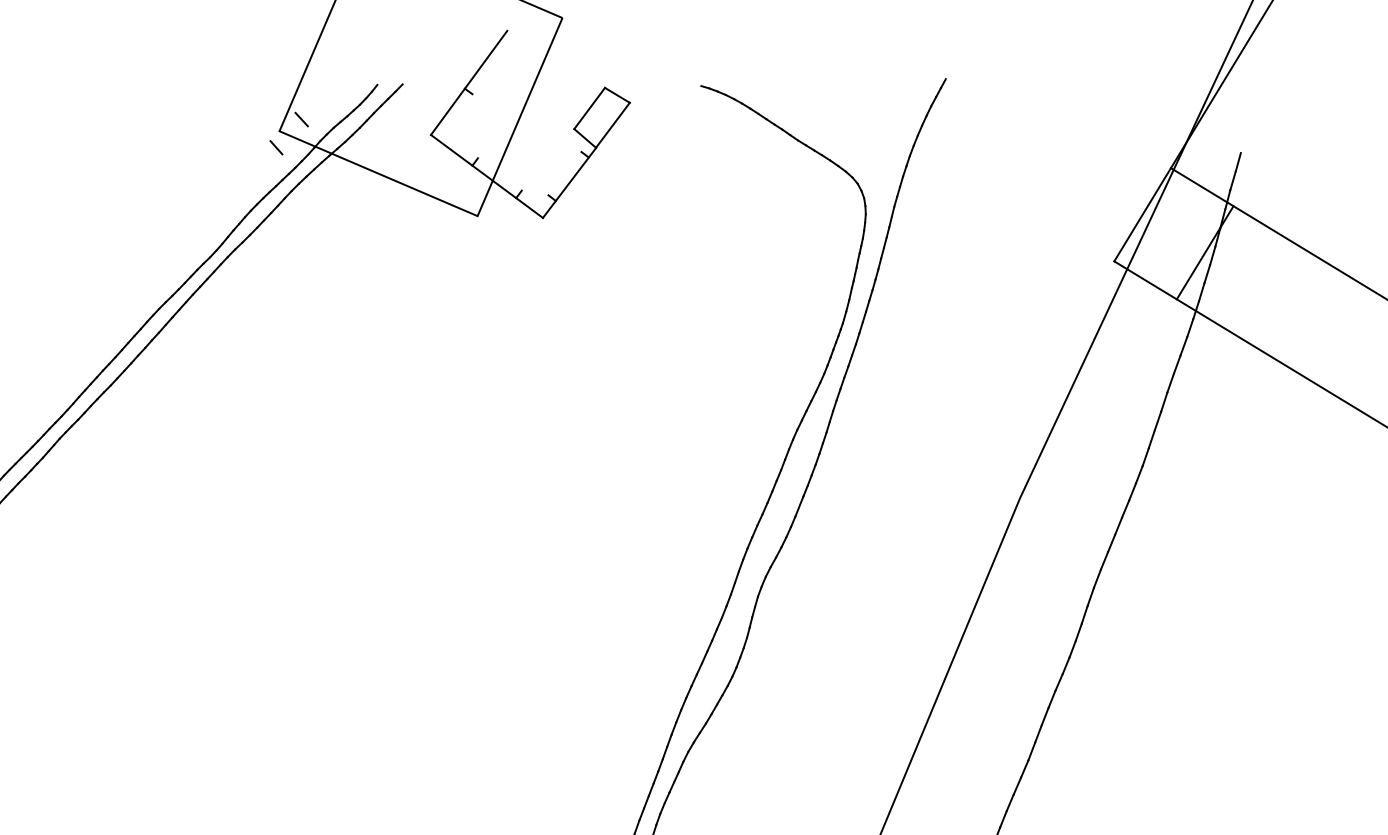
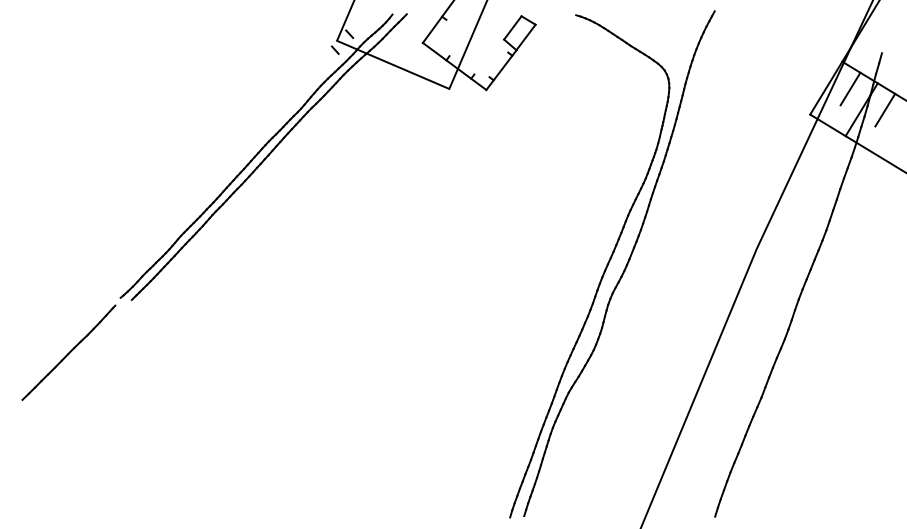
line: (1185, 215) -> (850, 88), added
line: (1247, 252) -> (885, 109), added

